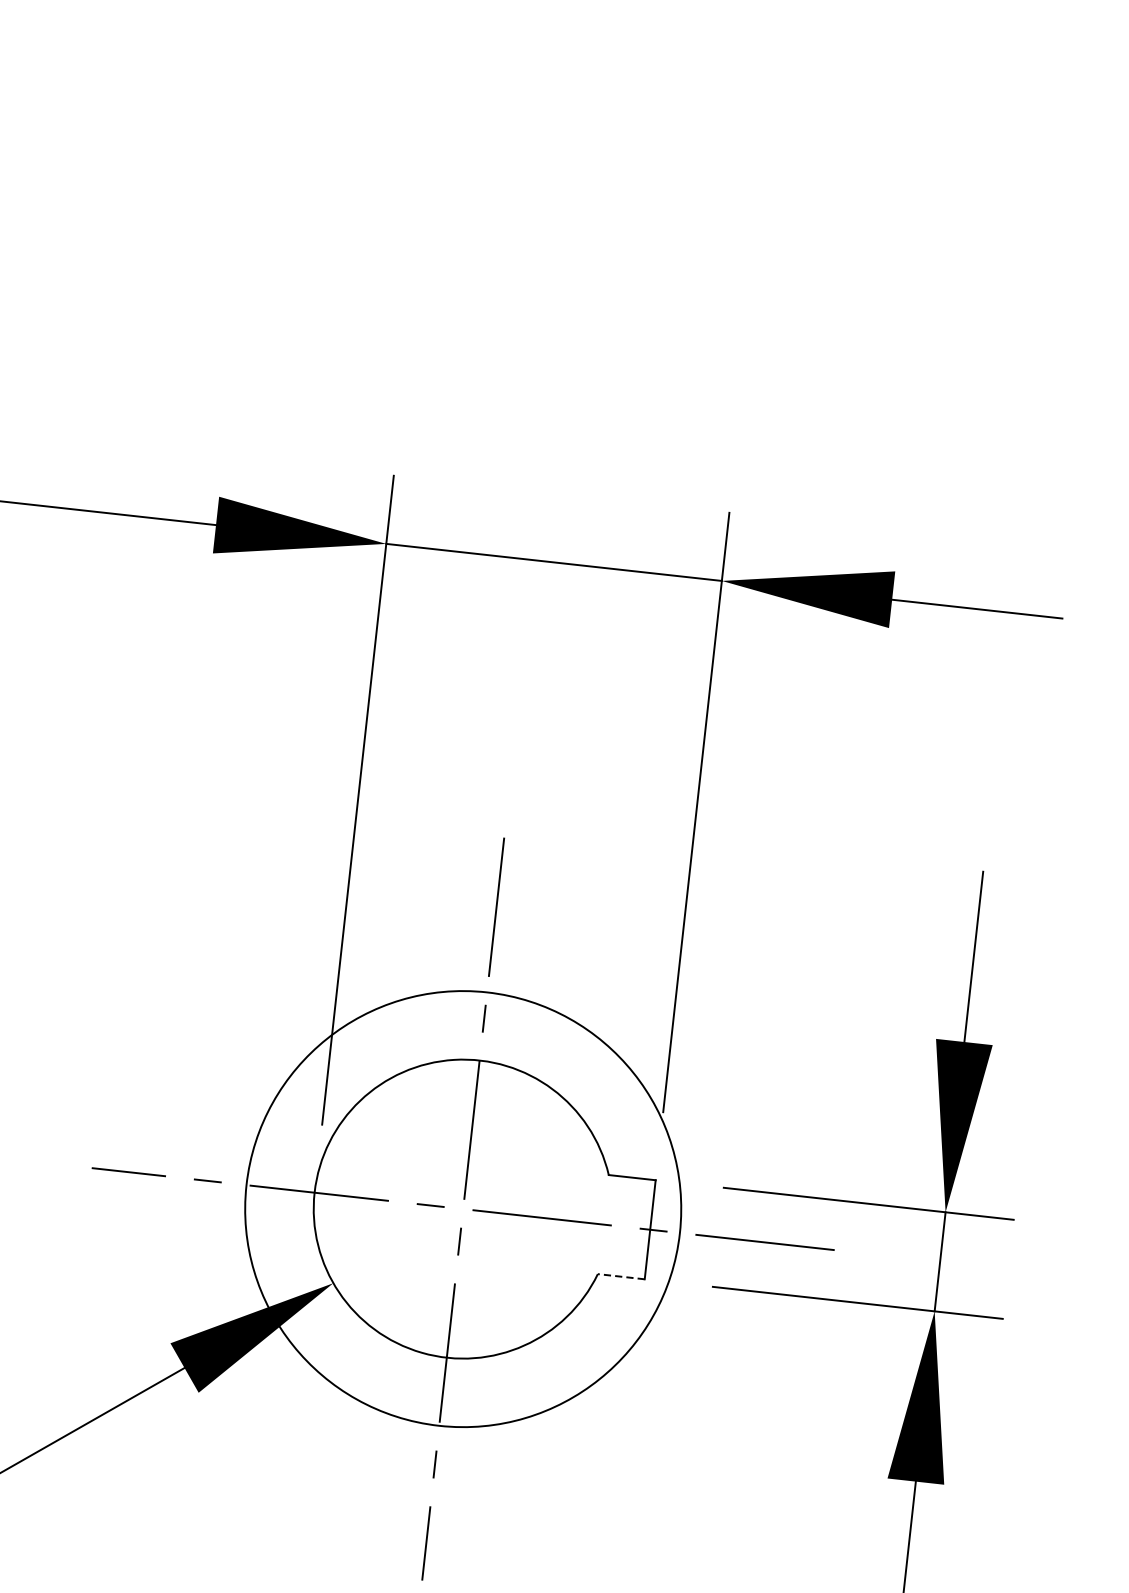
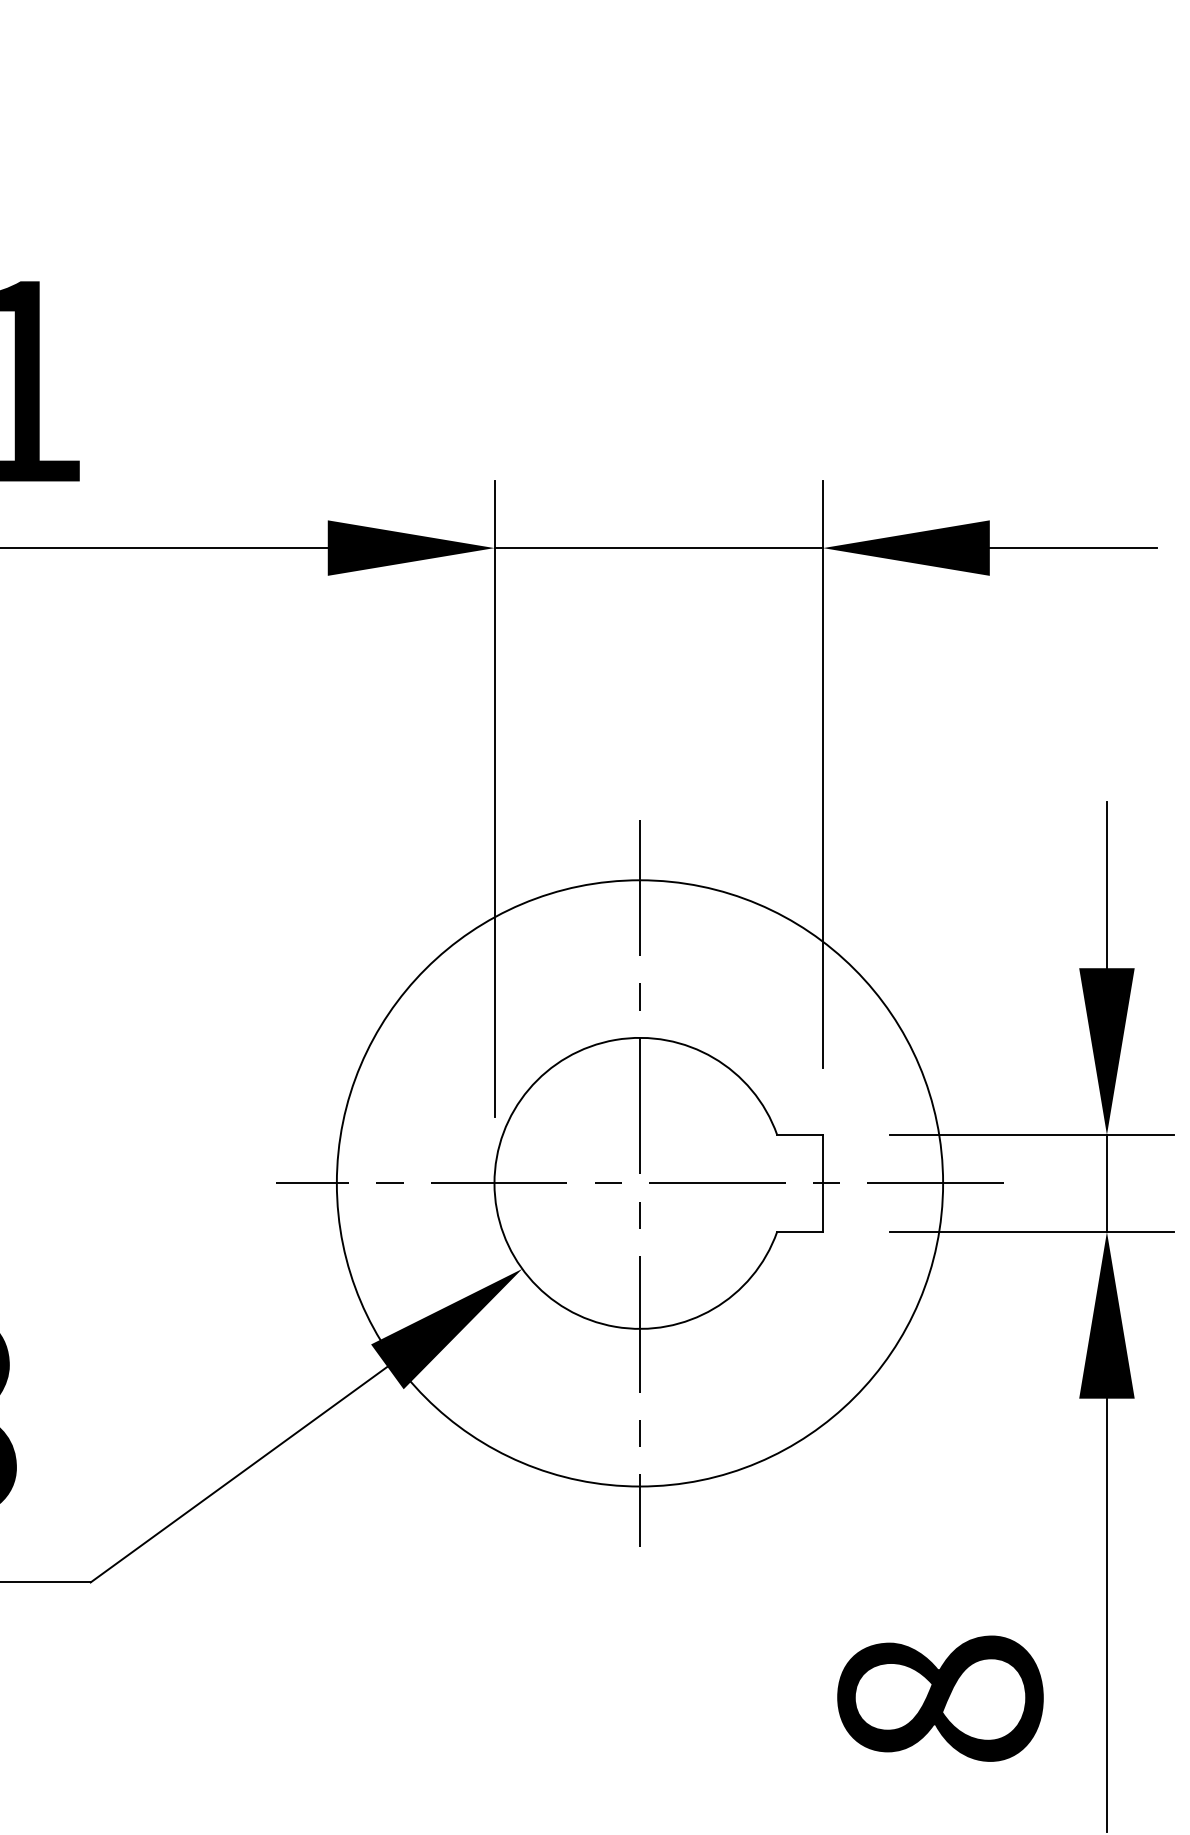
circle: (462, 1209) -> (639, 1183), size x1.43
line: (621, 1276) -> (800, 1231), dashed -> solid

